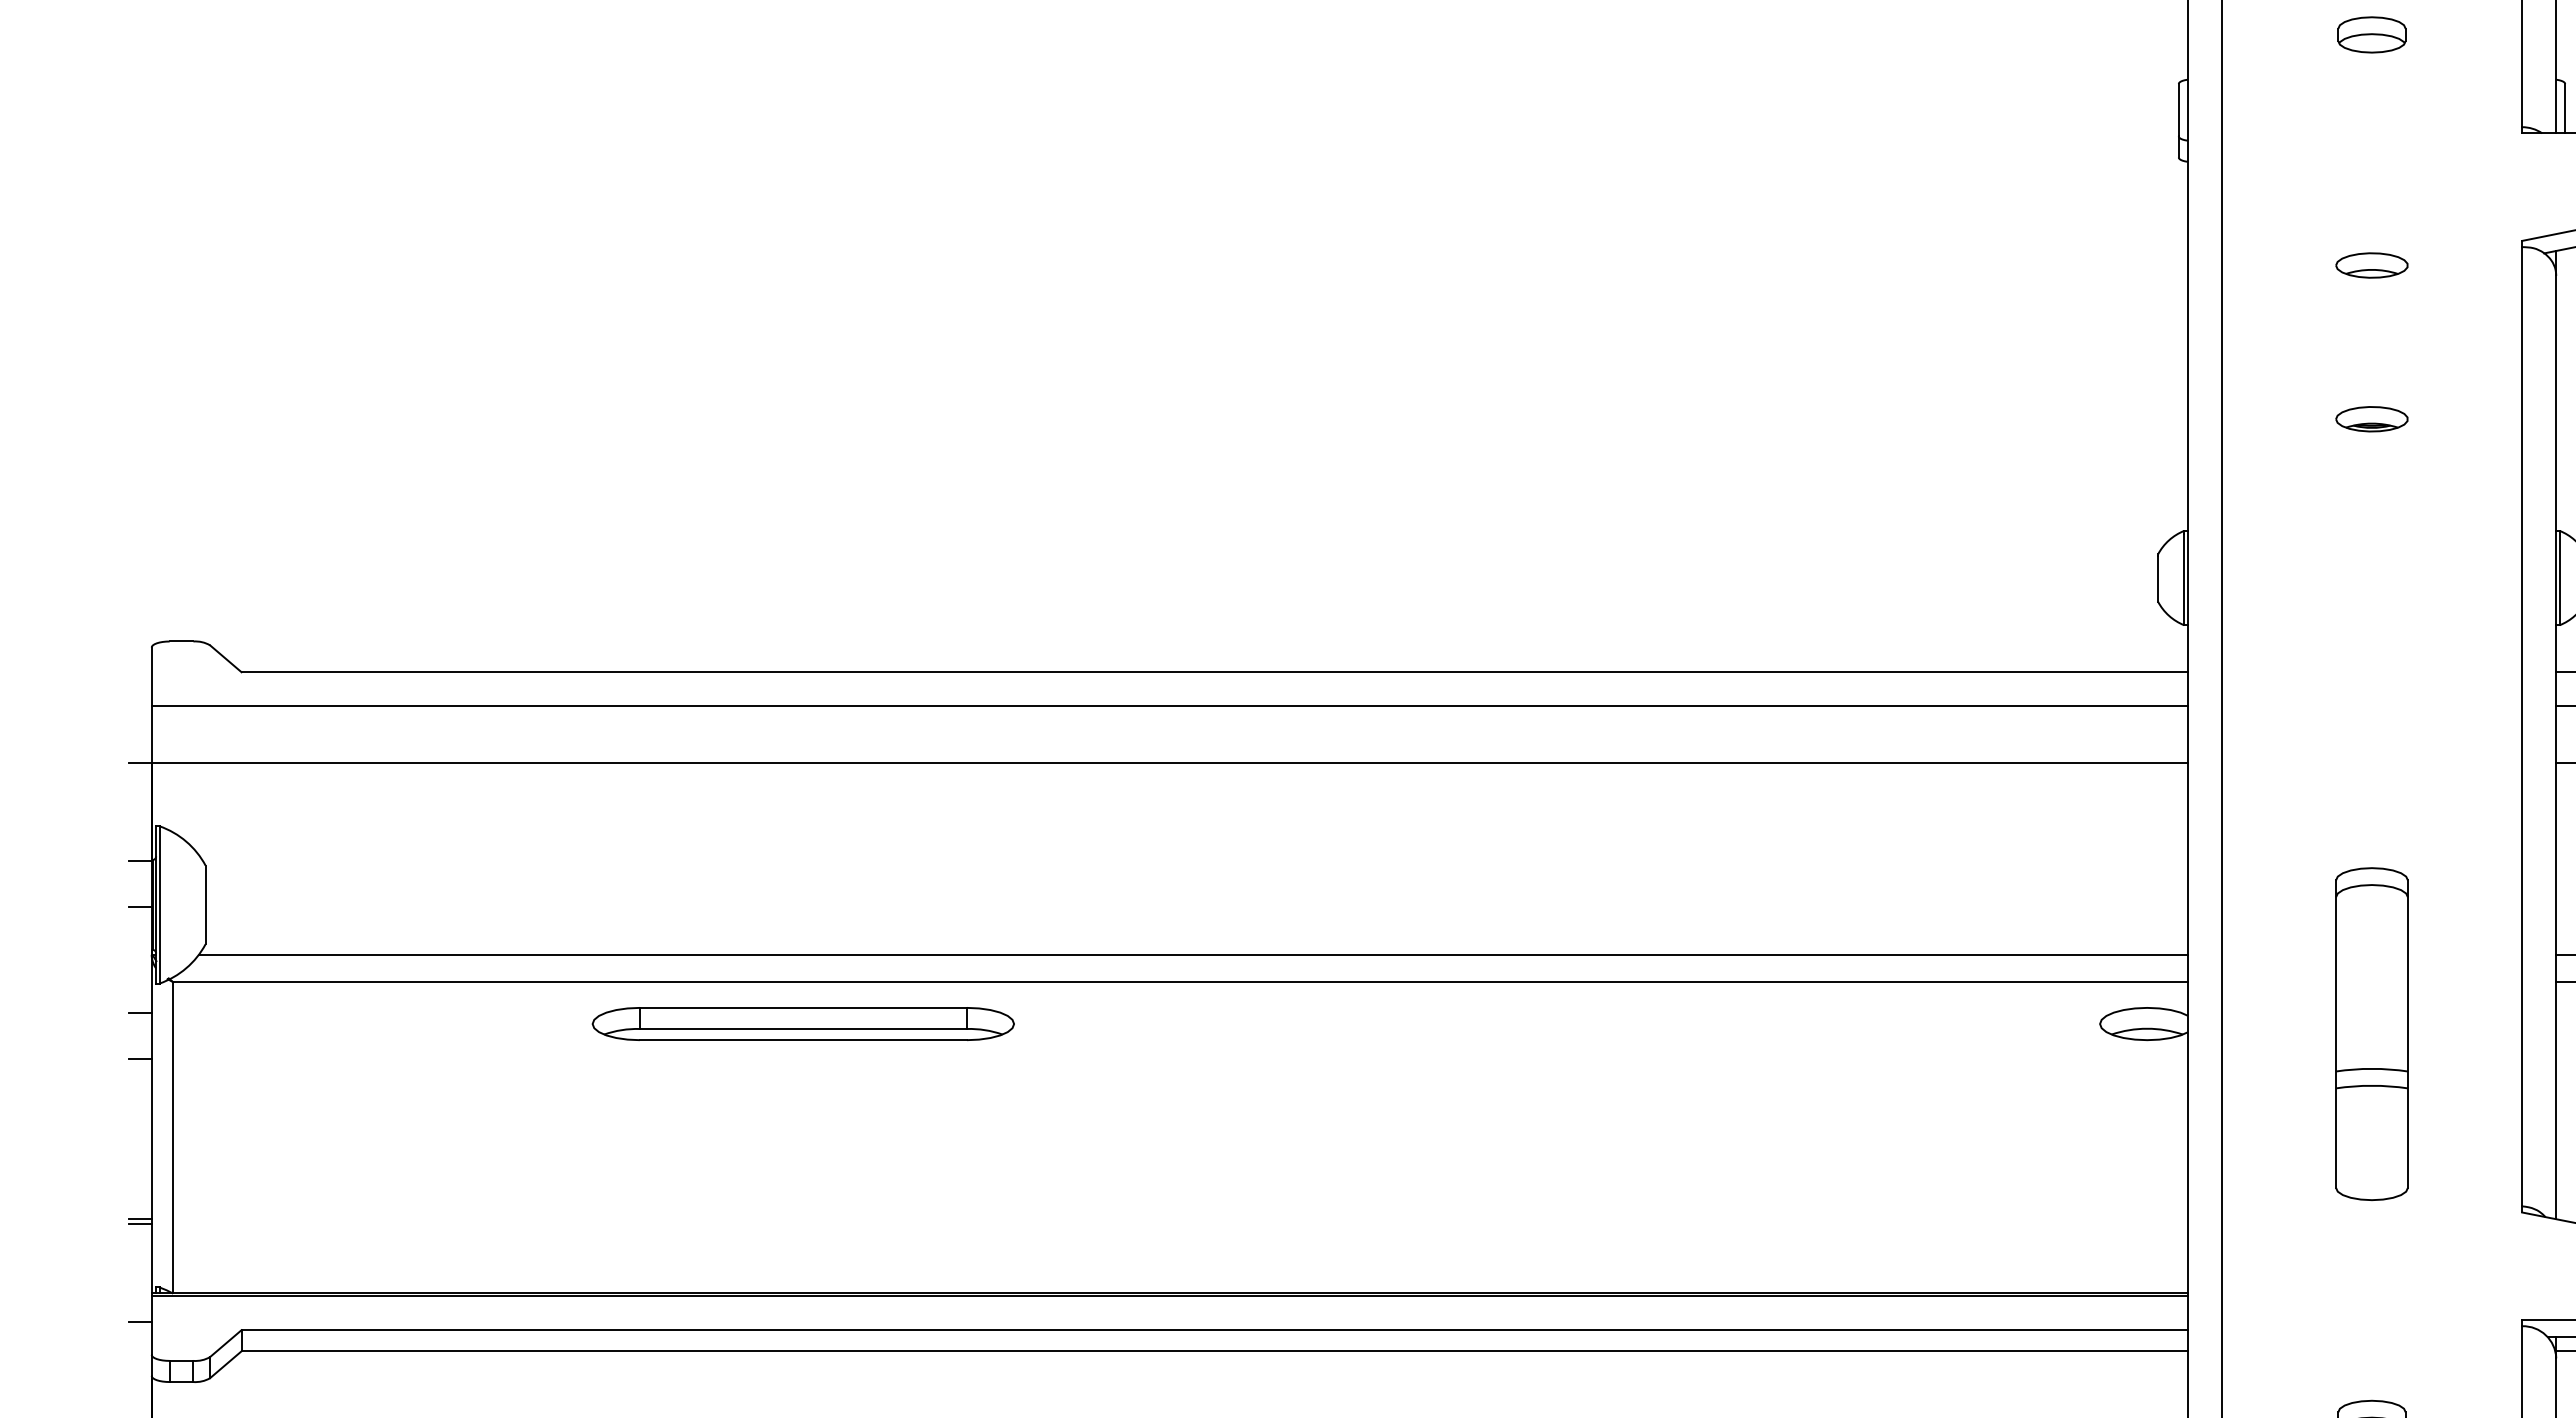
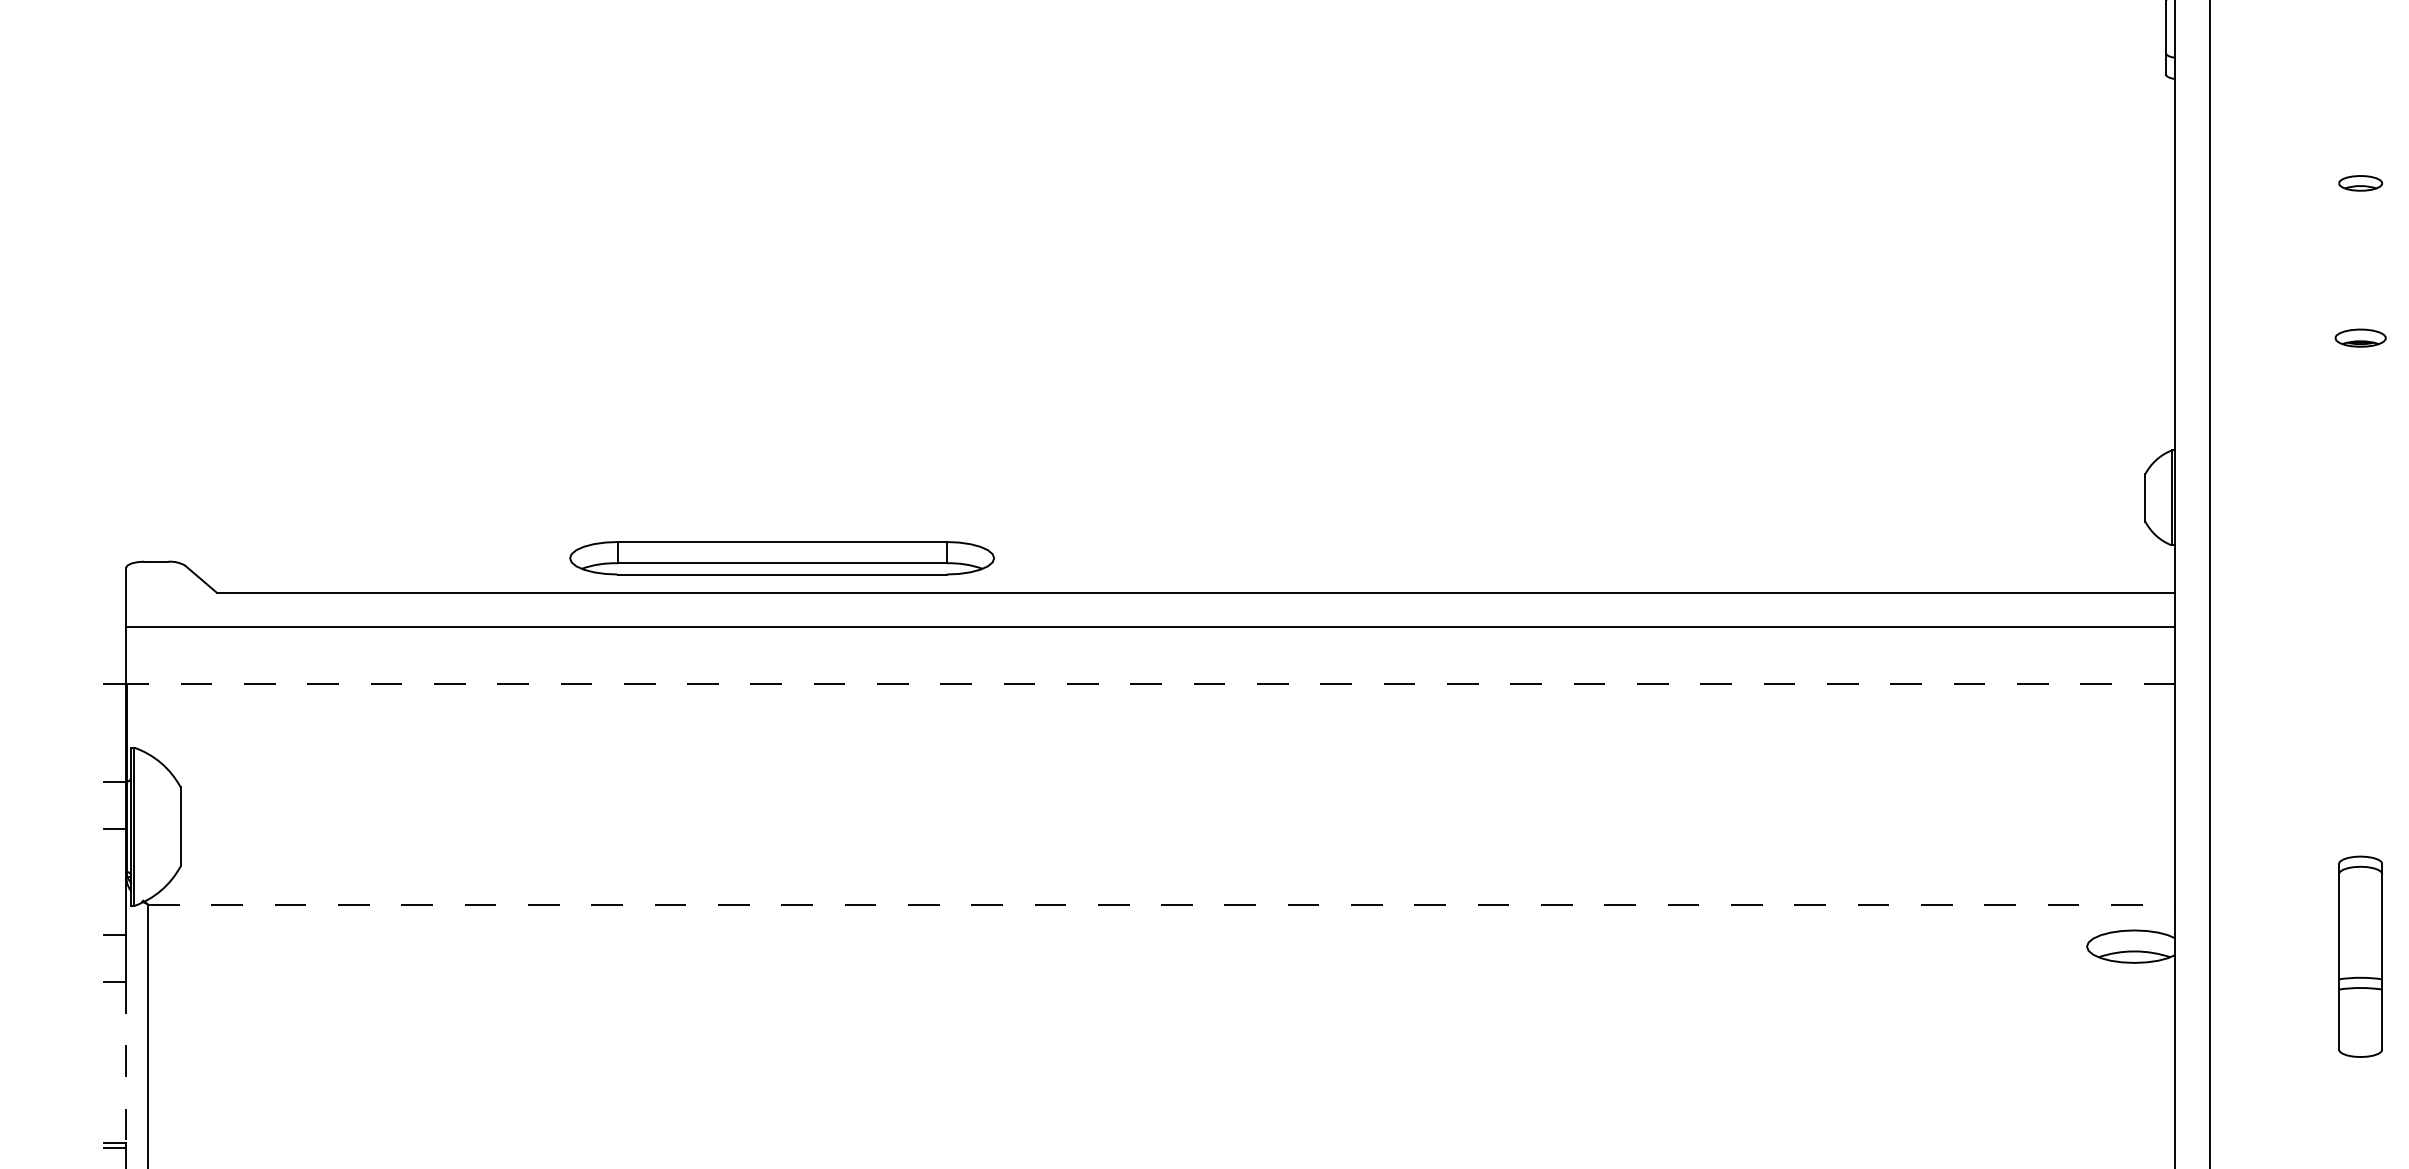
part: (2371, 265) -> (2360, 183), size x0.6
part: (2371, 419) -> (2360, 338), size x0.7
line: (1170, 762) -> (1151, 683), solid -> dashed
line: (1193, 954) -> (1174, 876), removed
line: (1180, 982) -> (1161, 904), solid -> dashed
part: (802, 1023) -> (781, 557), moved
part: (2371, 1033) -> (2360, 956), size x0.6
line: (151, 1139) -> (126, 1062), solid -> dashed

